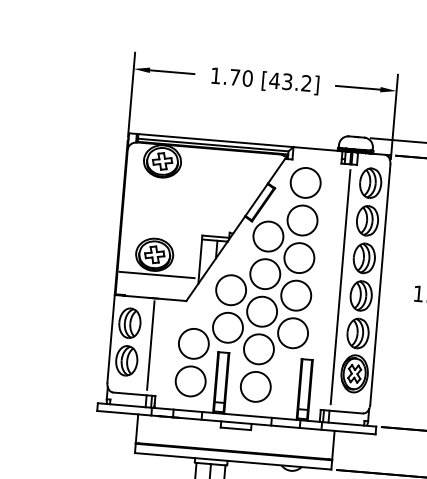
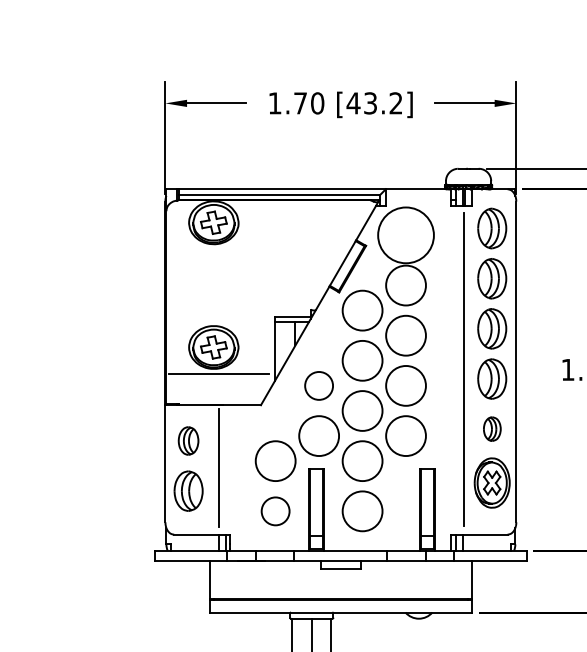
circle: (305, 183) -> (405, 235), size x1.4
circle: (230, 289) -> (318, 385), size x0.7
part: (129, 322) -> (188, 440), size x0.7
part: (358, 333) -> (492, 428), size x0.6
circle: (190, 381) -> (275, 511), size x0.7

